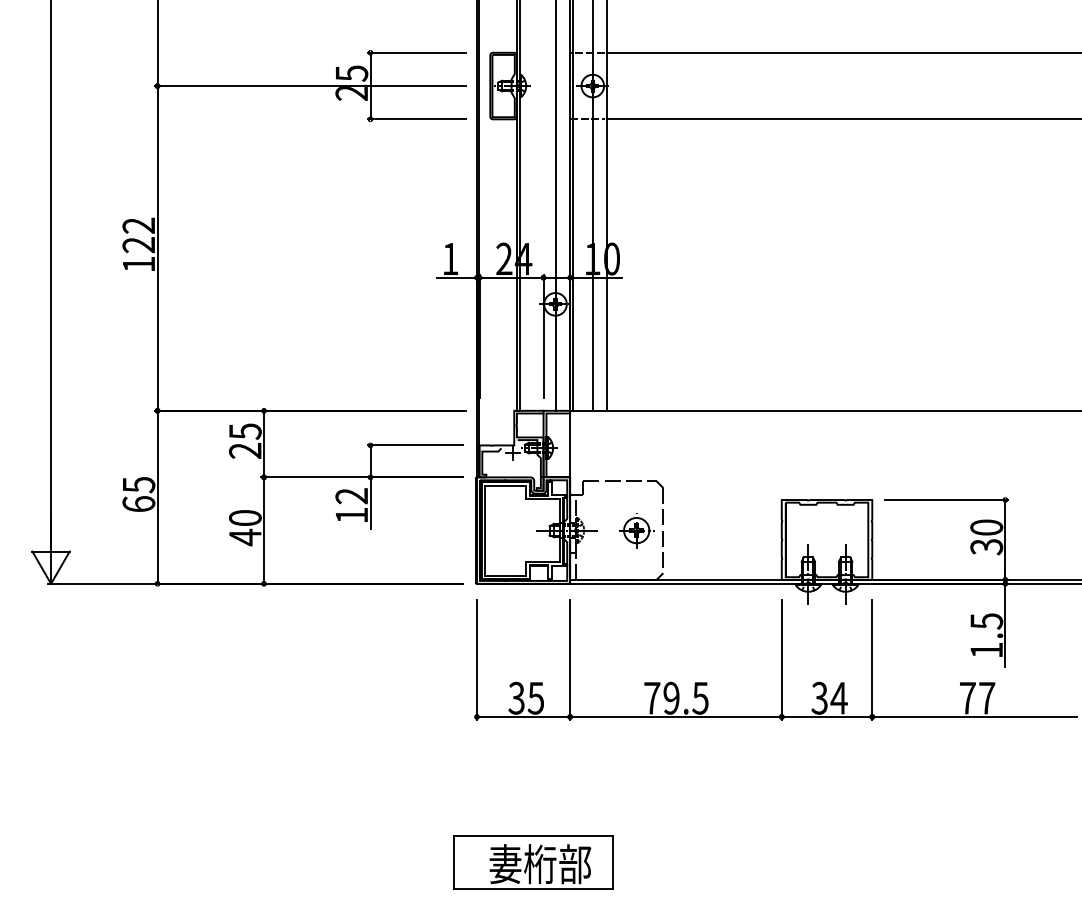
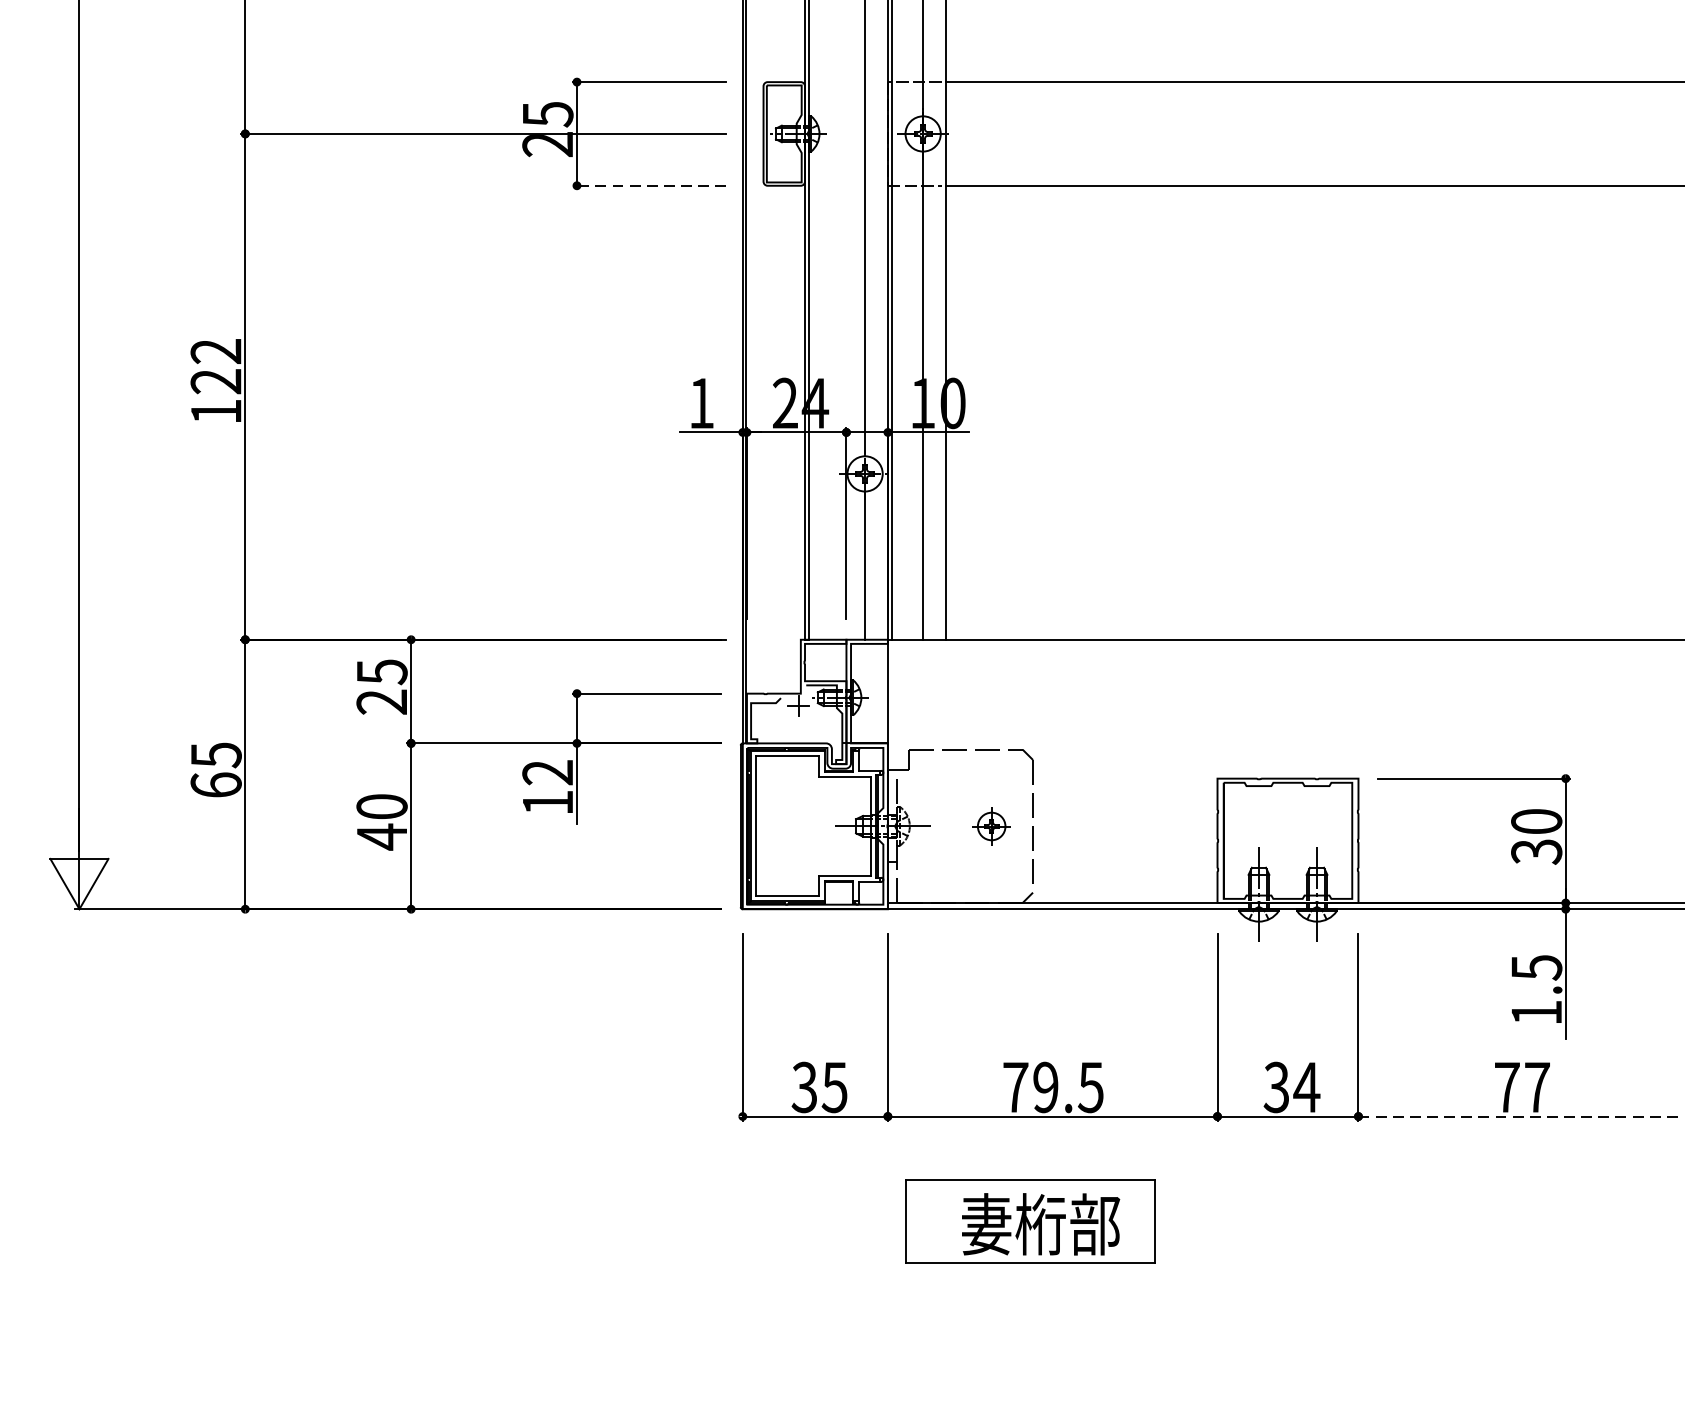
line: (416, 119) -> (648, 186), solid -> dashed
part: (636, 530) -> (991, 826), size x0.7
line: (975, 716) -> (1519, 1115), solid -> dashed
part: (533, 862) -> (1030, 1221), moved

